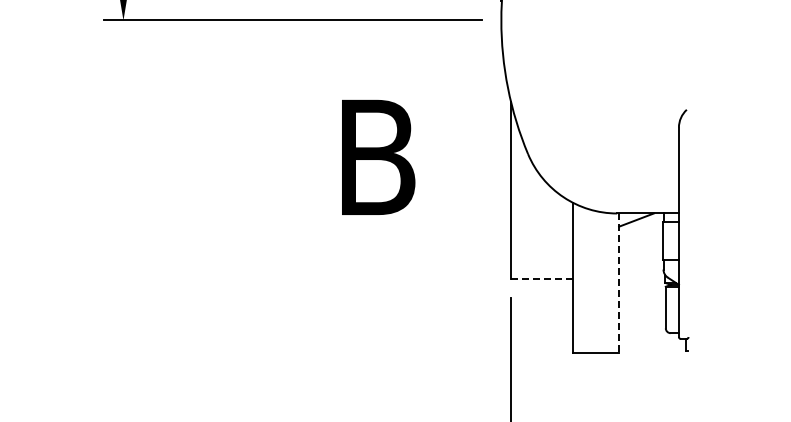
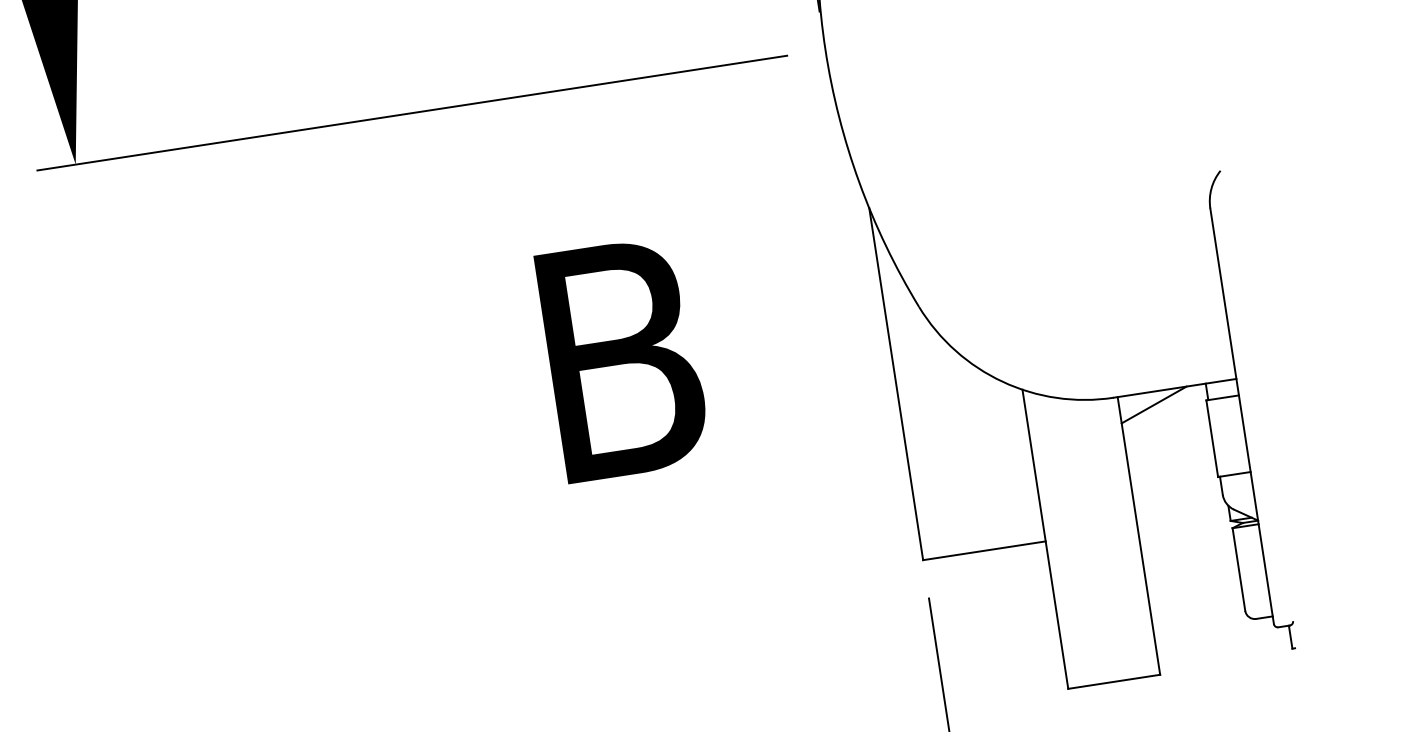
line: (541, 279) -> (983, 551), dashed -> solid
line: (619, 283) -> (1139, 535), dashed -> solid

